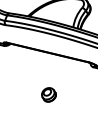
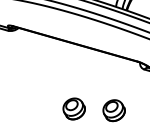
part: (74, 94) -> (113, 110), added

